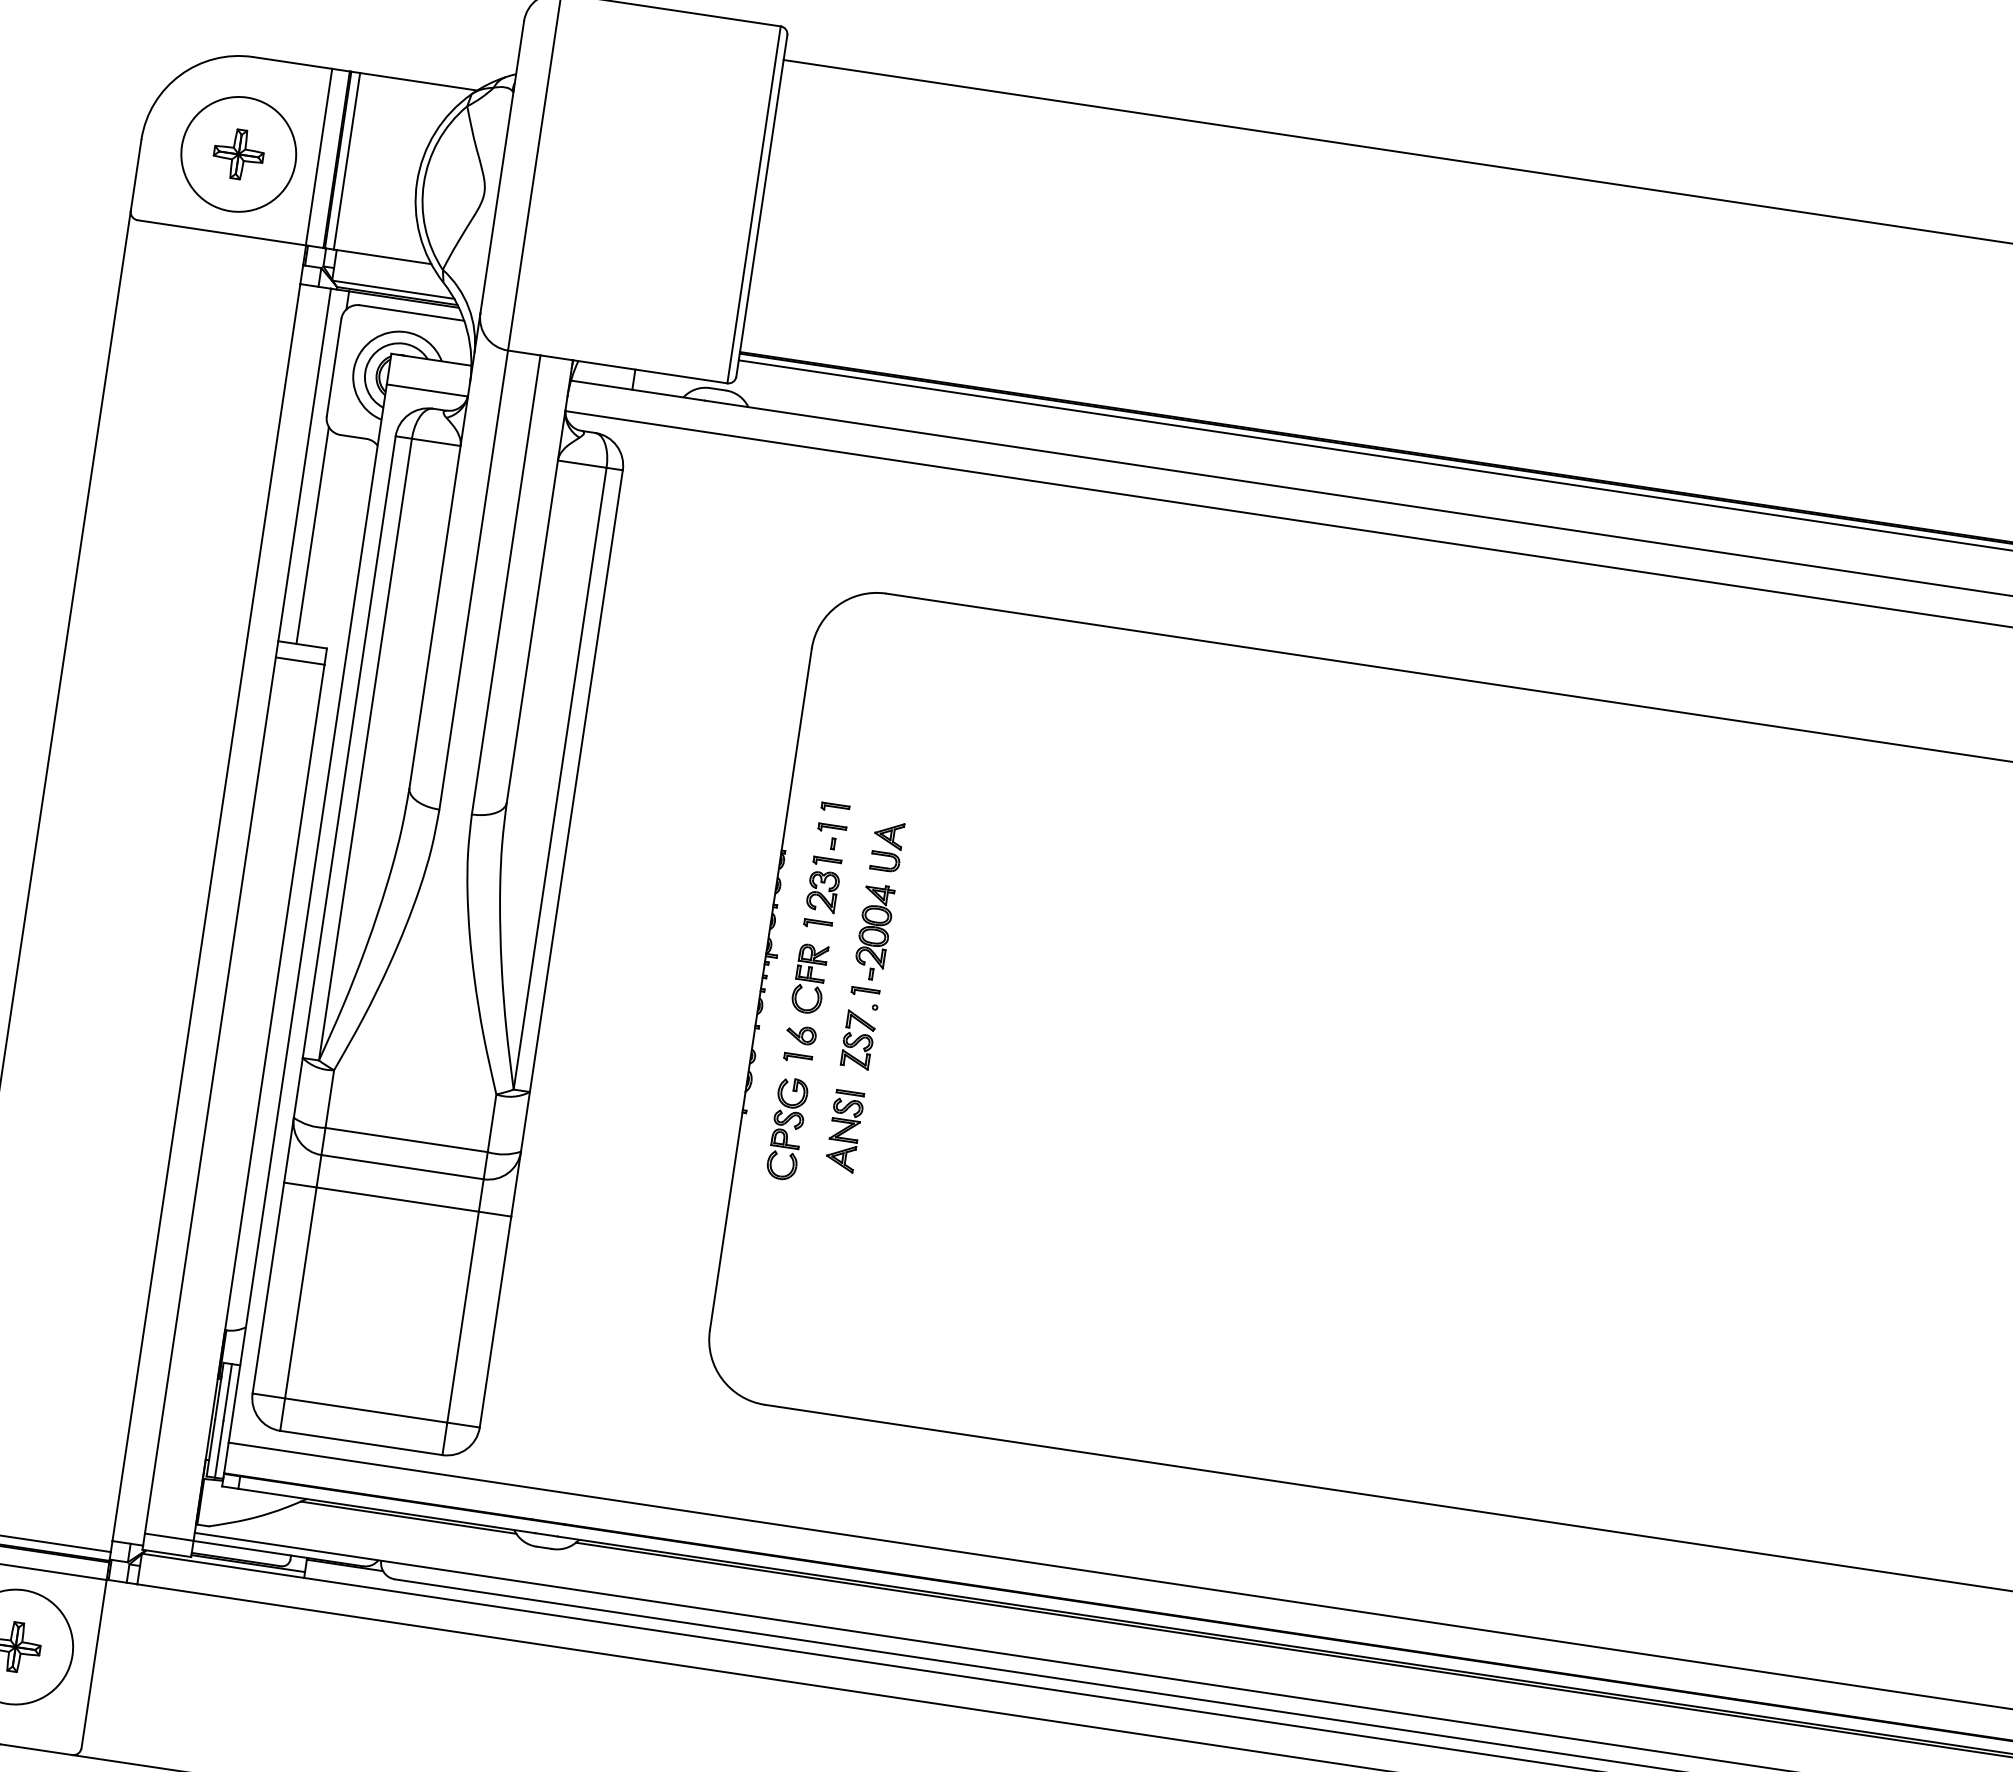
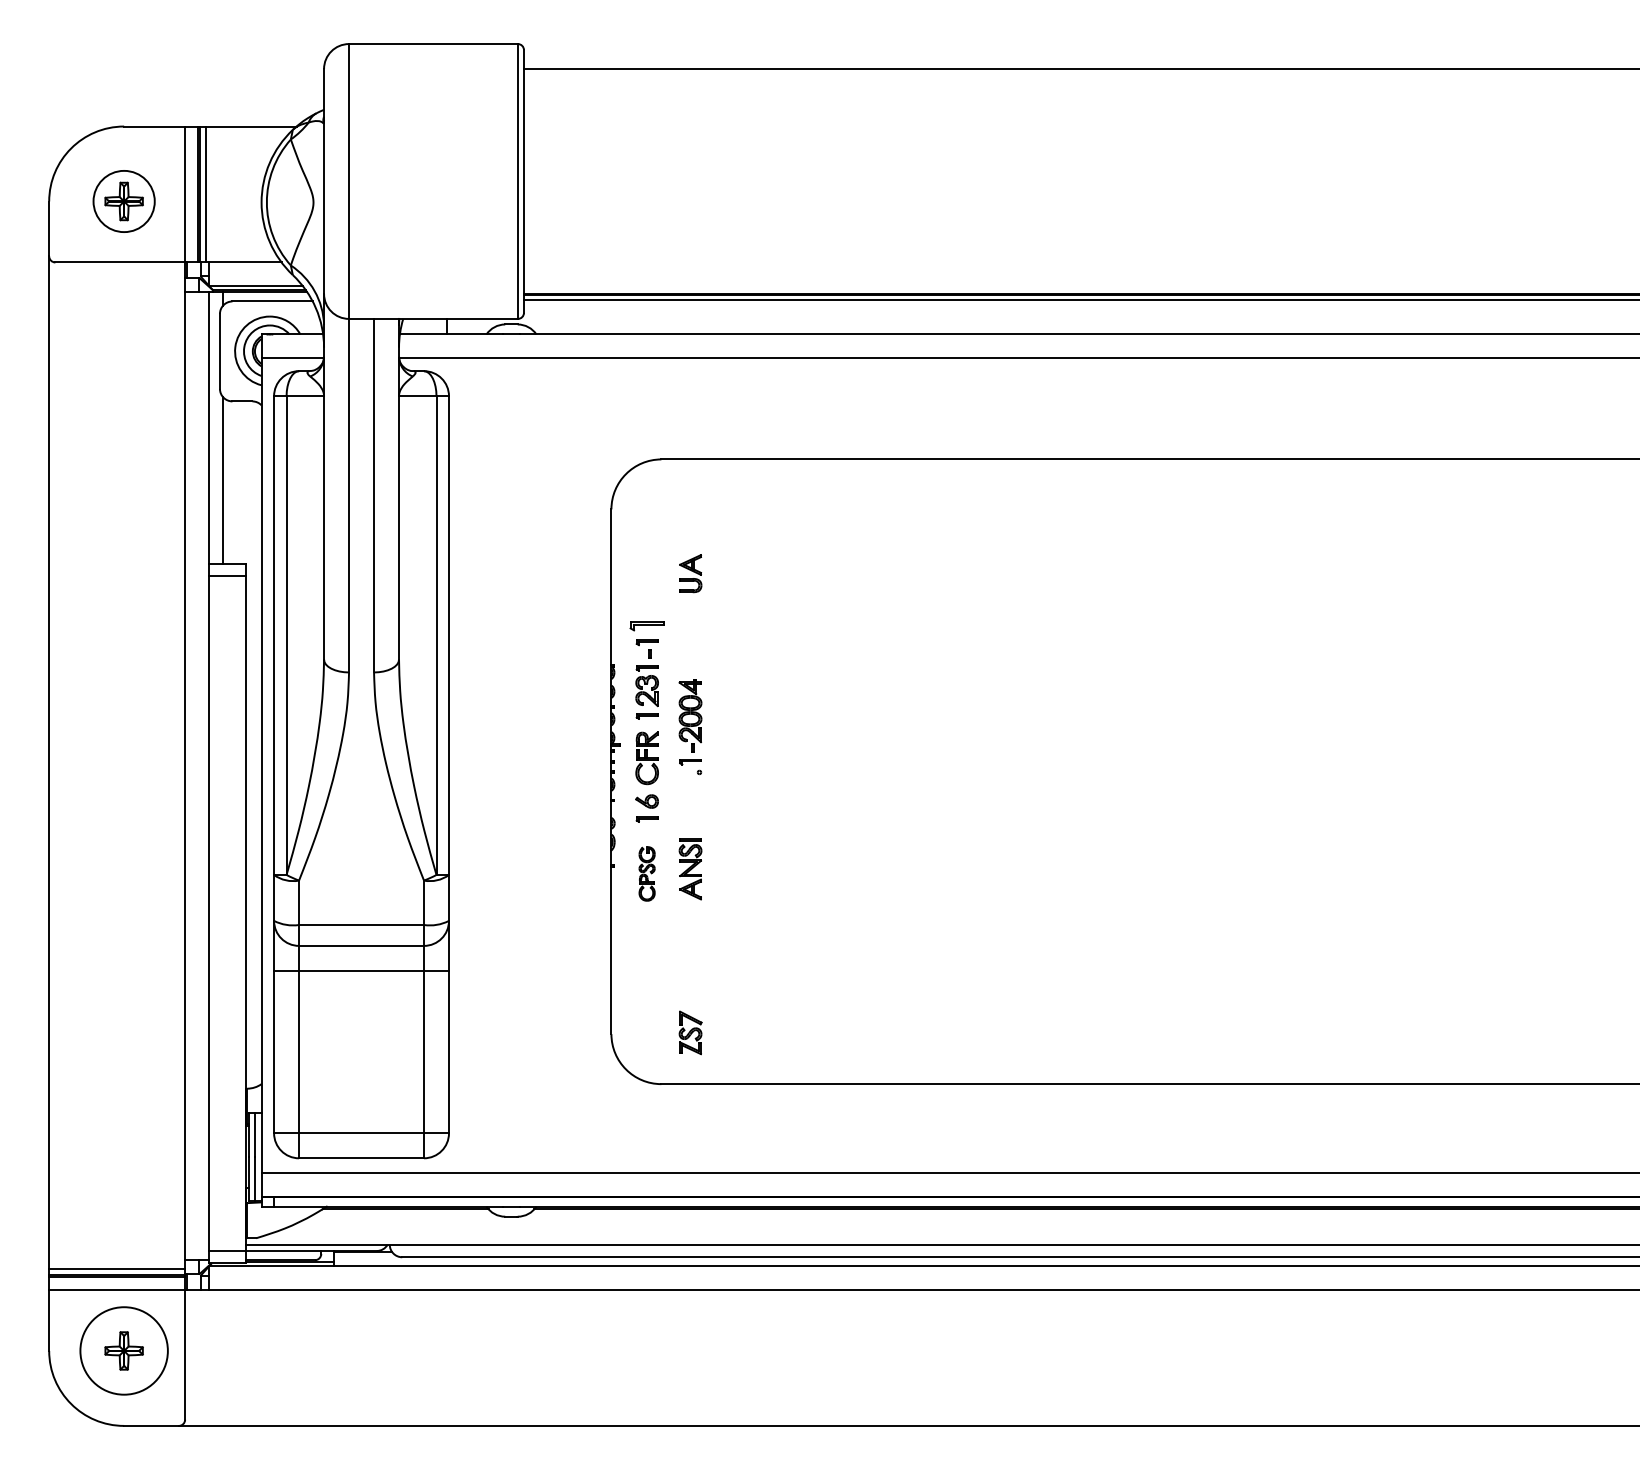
circle: (237, 154) -> (123, 201), size x0.7
part: (834, 807) -> (646, 626), size x1.6
part: (887, 846) -> (690, 573), moved
part: (858, 1039) -> (690, 1032), moved
part: (786, 1128) -> (646, 873), size x0.7

